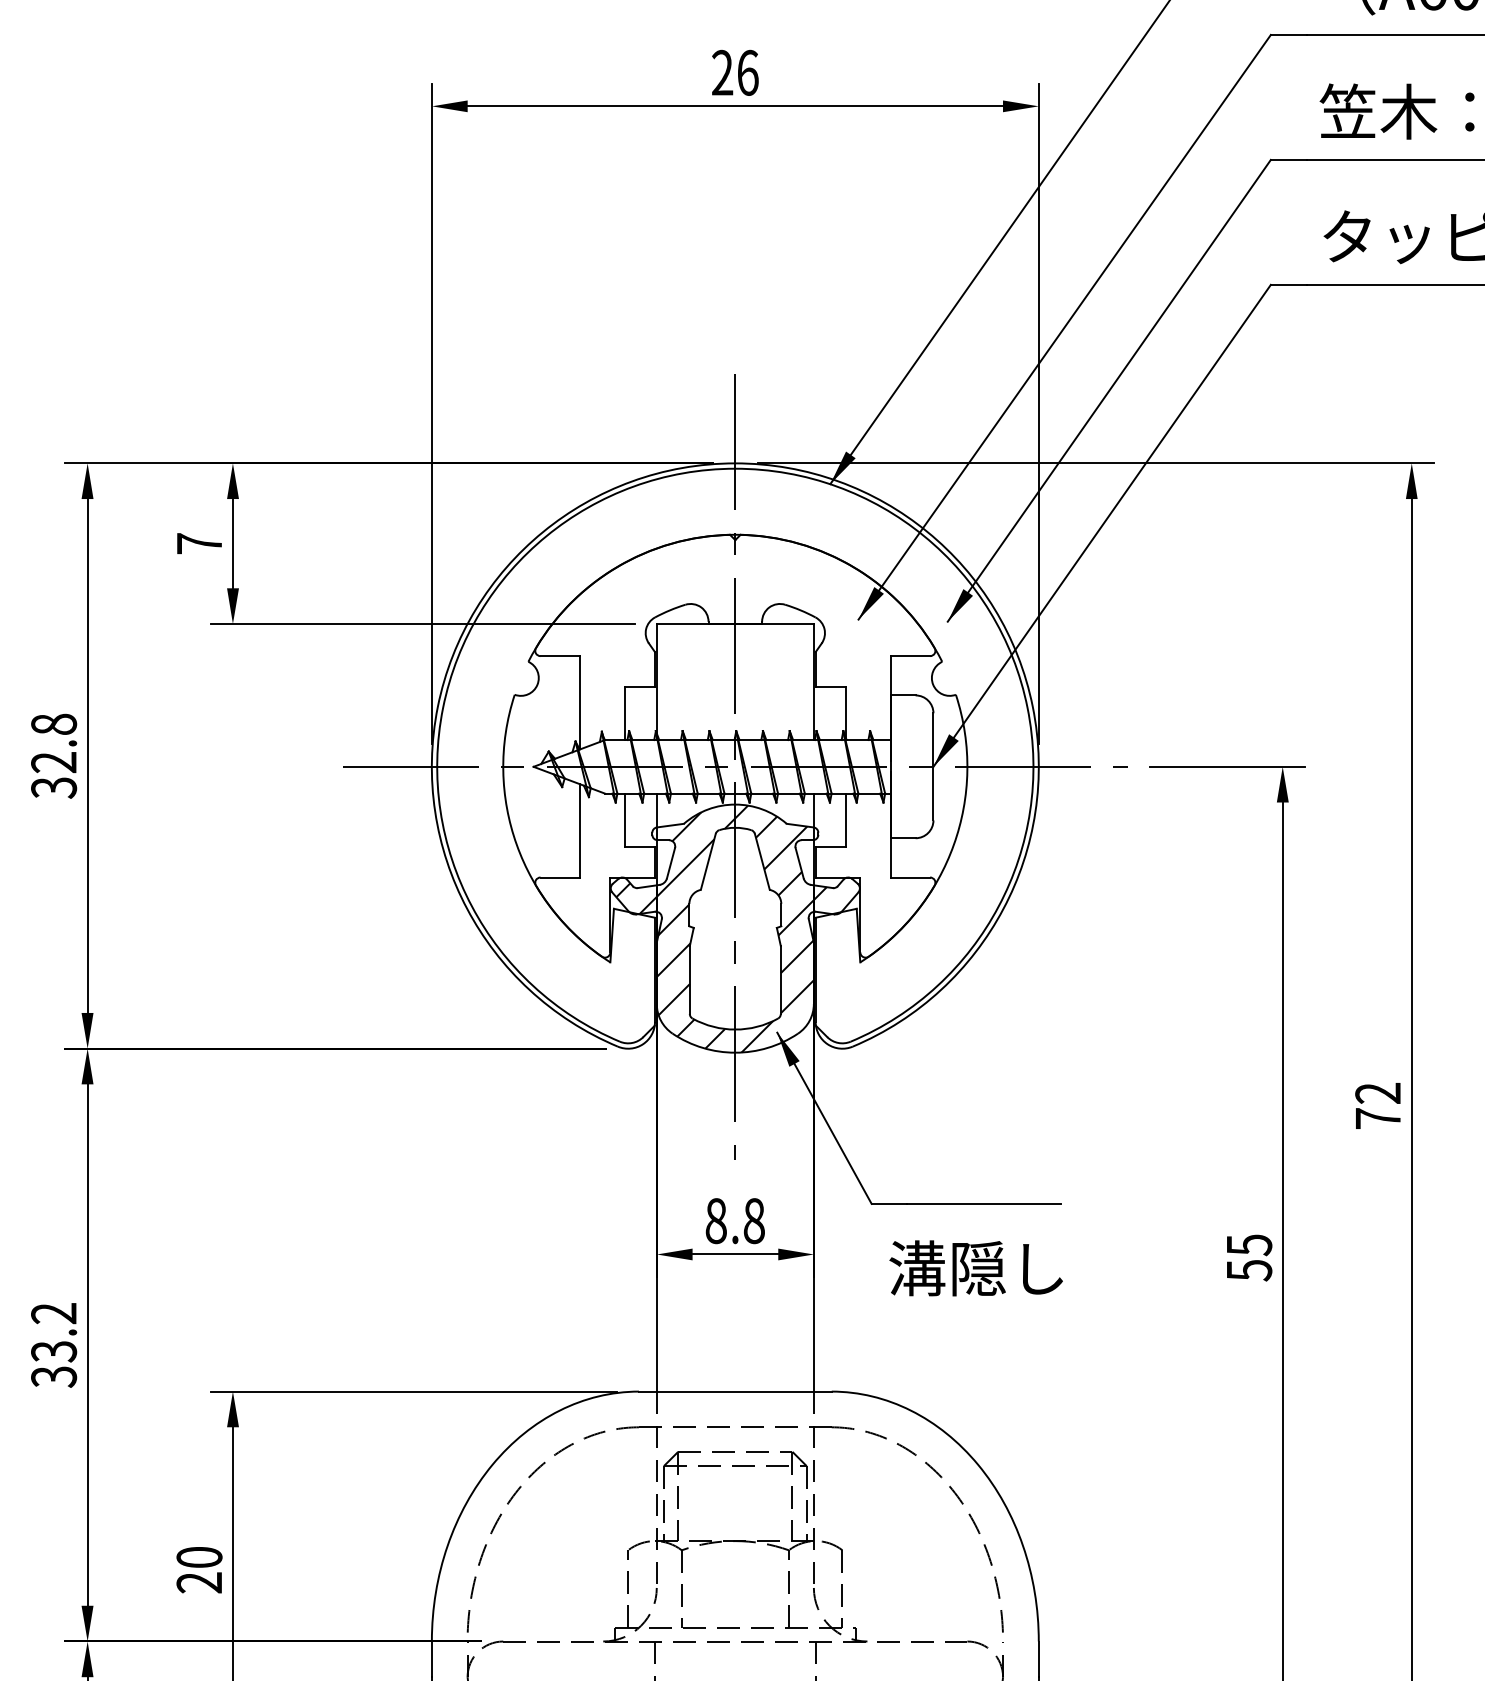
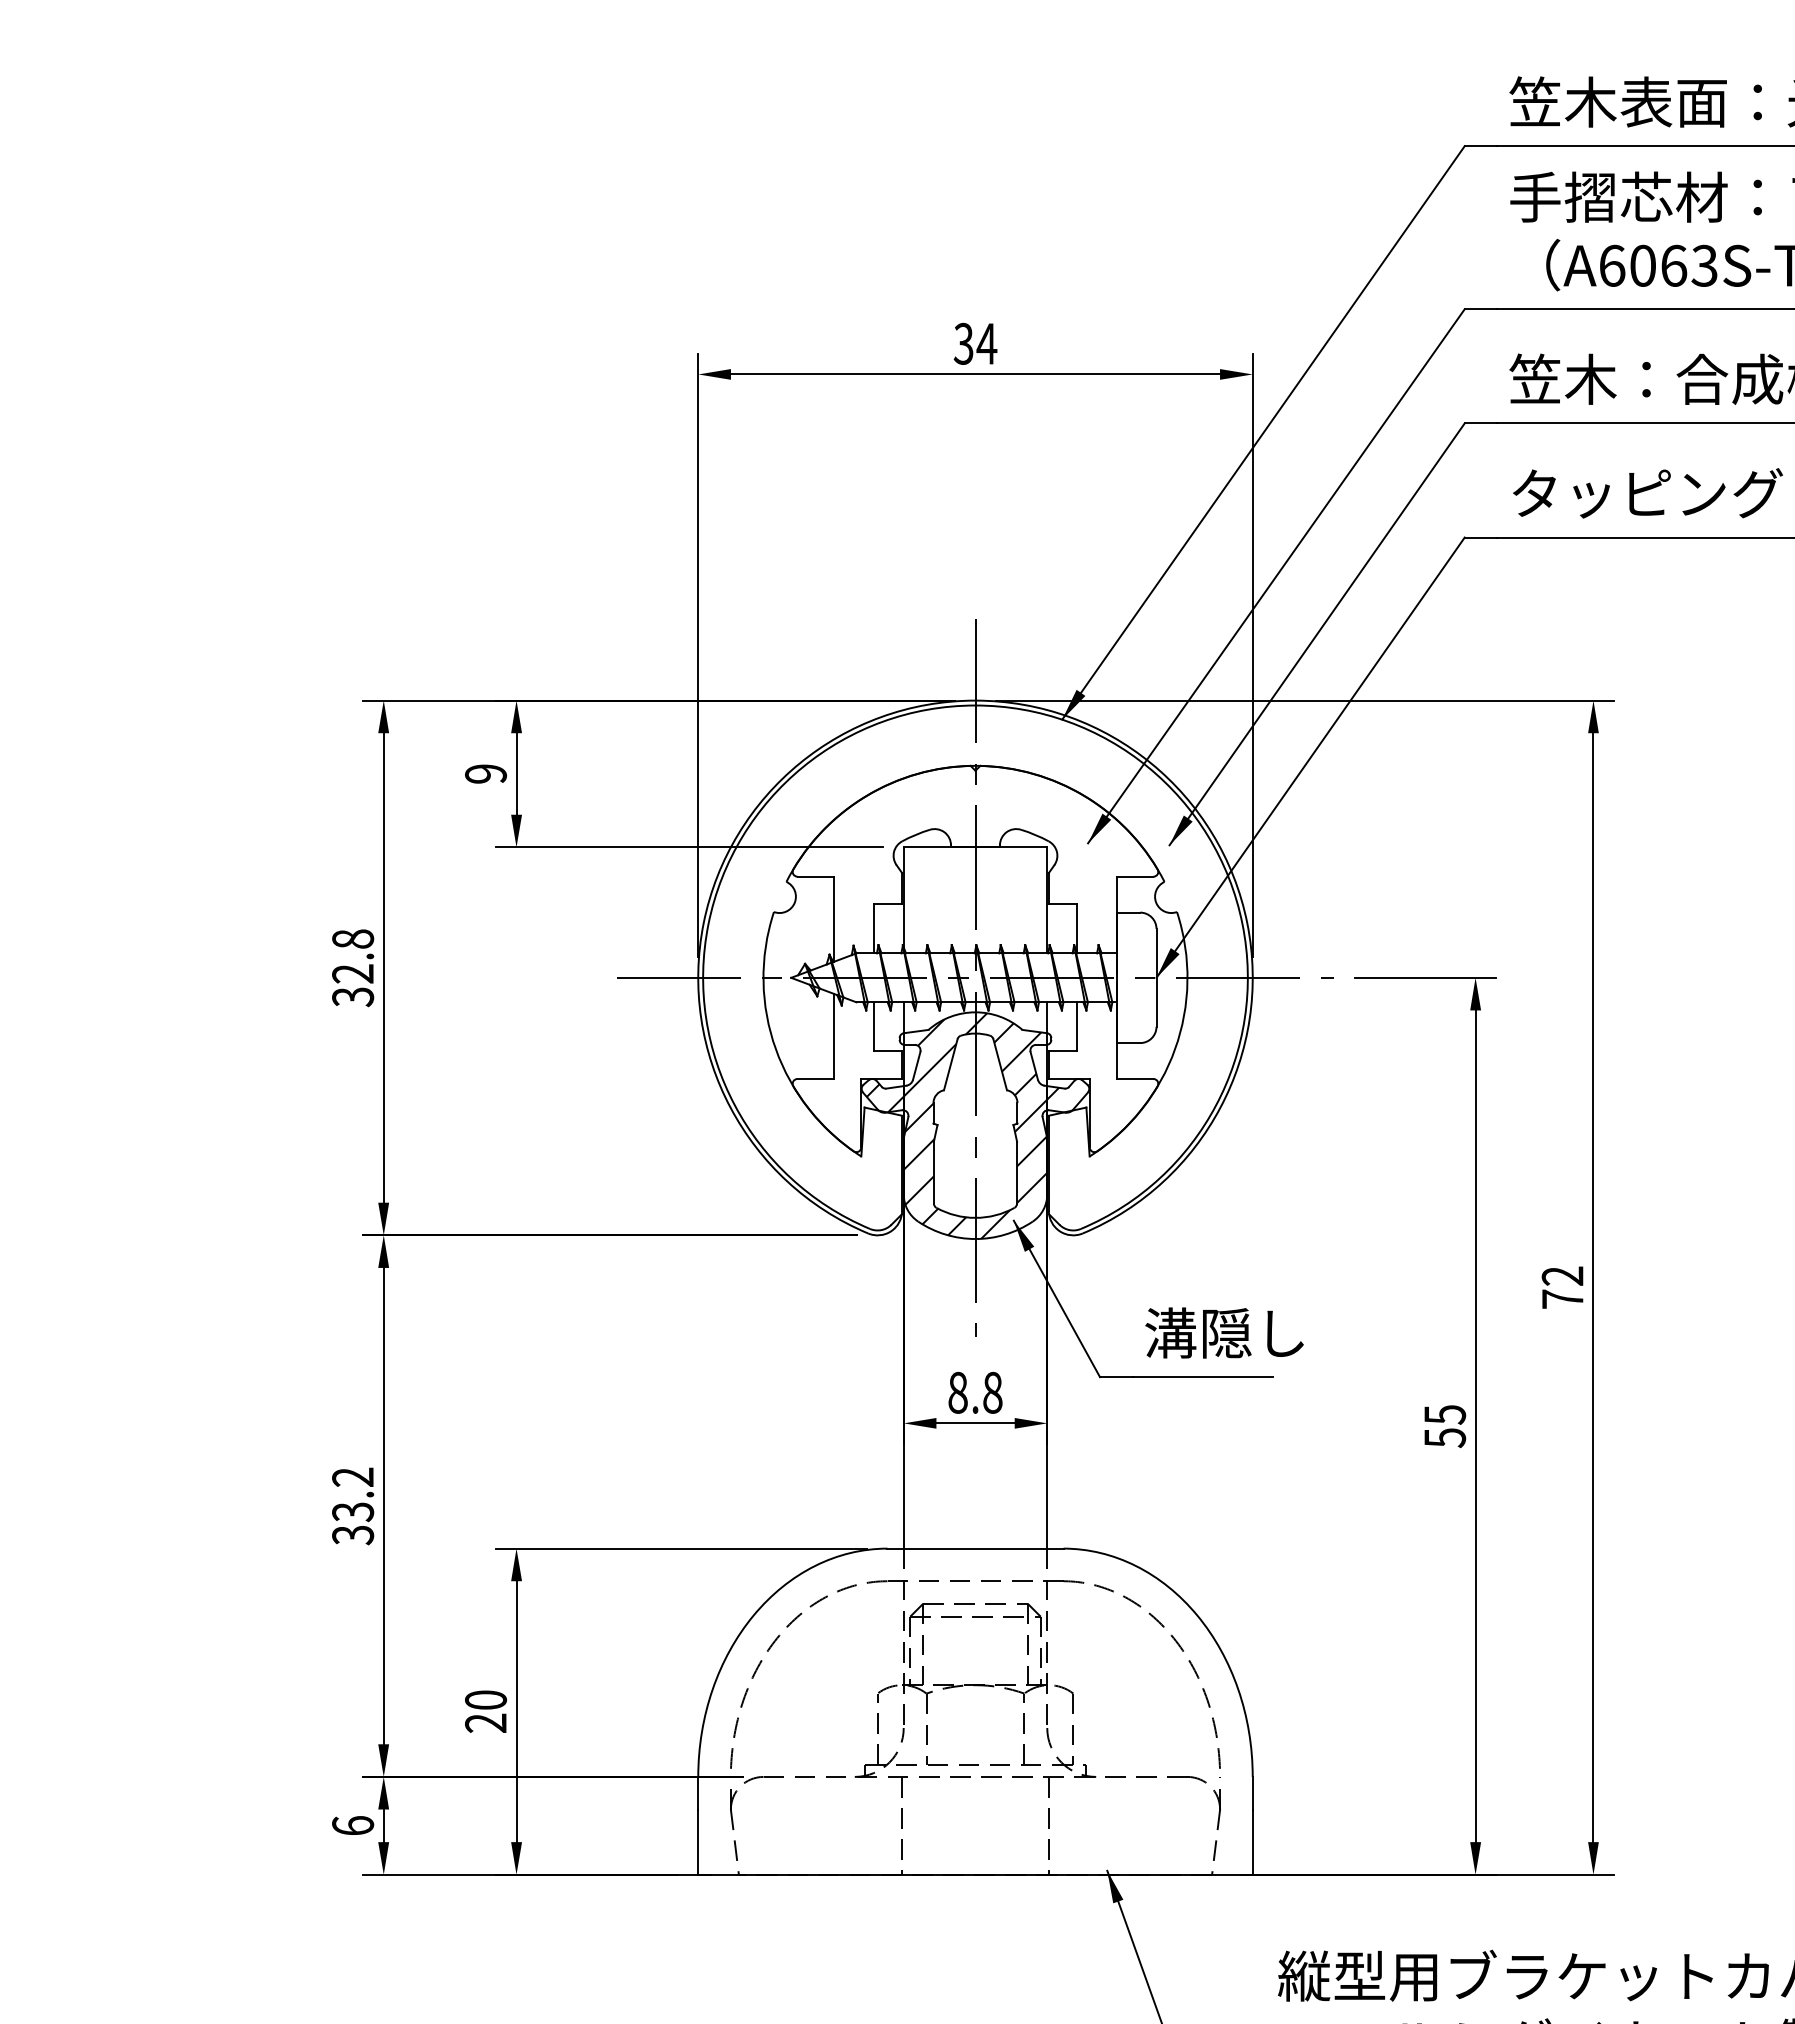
text: (735, 72) -> (975, 343), 26 -> 34
text: (200, 543) -> (486, 773), 7 -> 9
text: (976, 1267) -> (1224, 1332), moved

